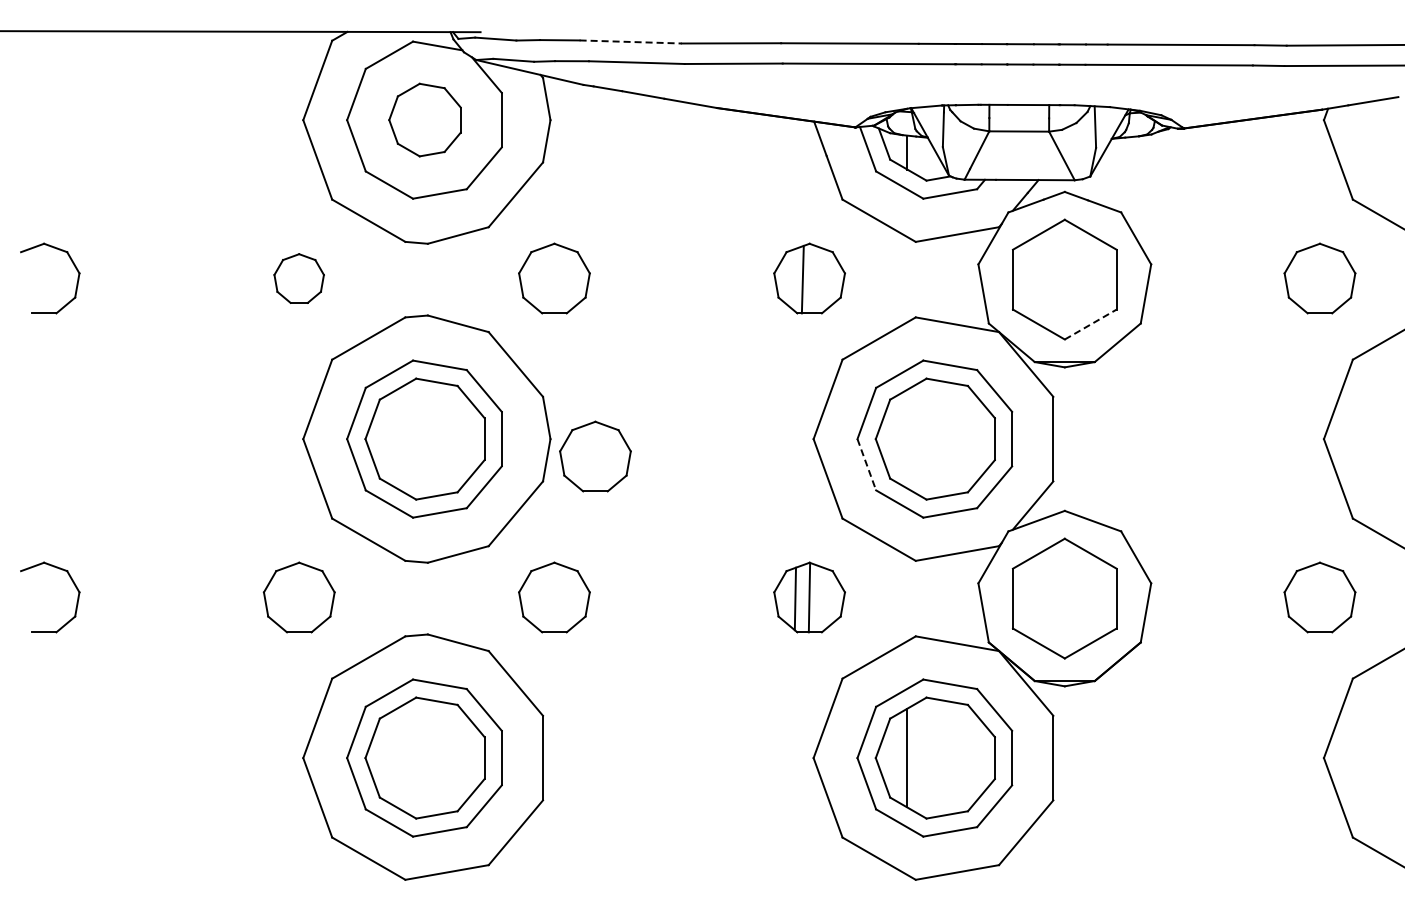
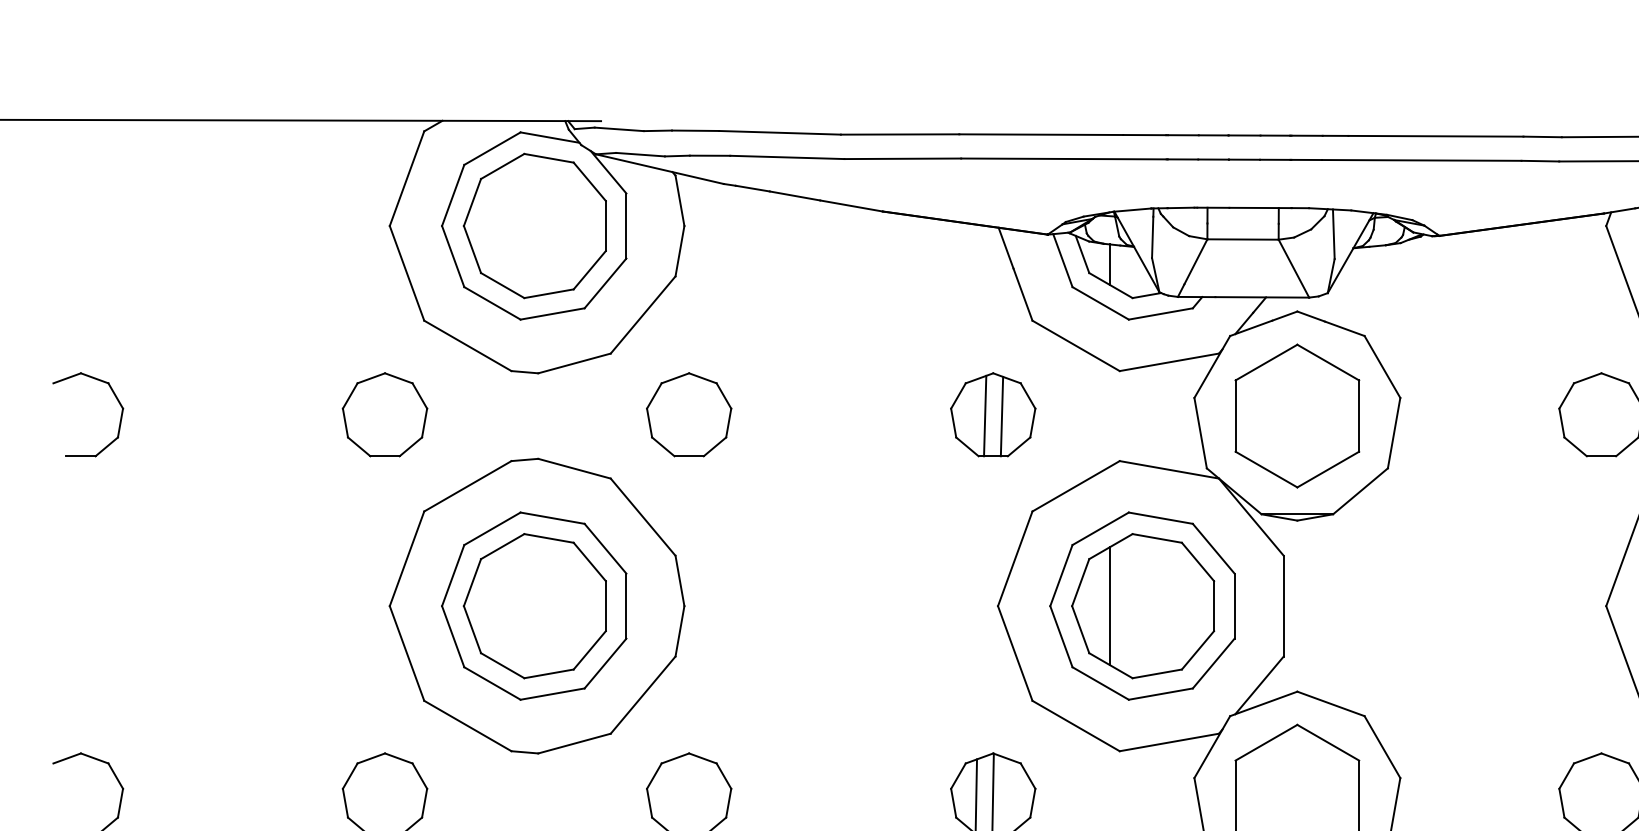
line: (631, 41) -> (780, 132), dashed -> solid
part: (424, 119) -> (534, 225), size x1.67
part: (298, 278) -> (384, 414), size x1.43
line: (816, 279) -> (1001, 415), added
line: (1090, 324) -> (1327, 469), dashed -> solid
line: (907, 438) -> (1109, 605), added
part: (595, 456) -> (738, 626), removed
line: (866, 465) -> (1061, 637), dashed -> solid

